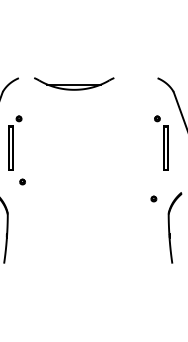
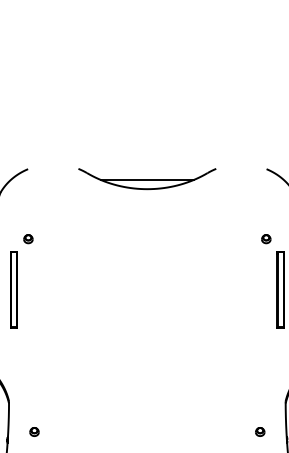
part: (74, 83) -> (147, 178), moved
part: (22, 181) -> (34, 431), moved
part: (153, 198) -> (259, 431), moved

